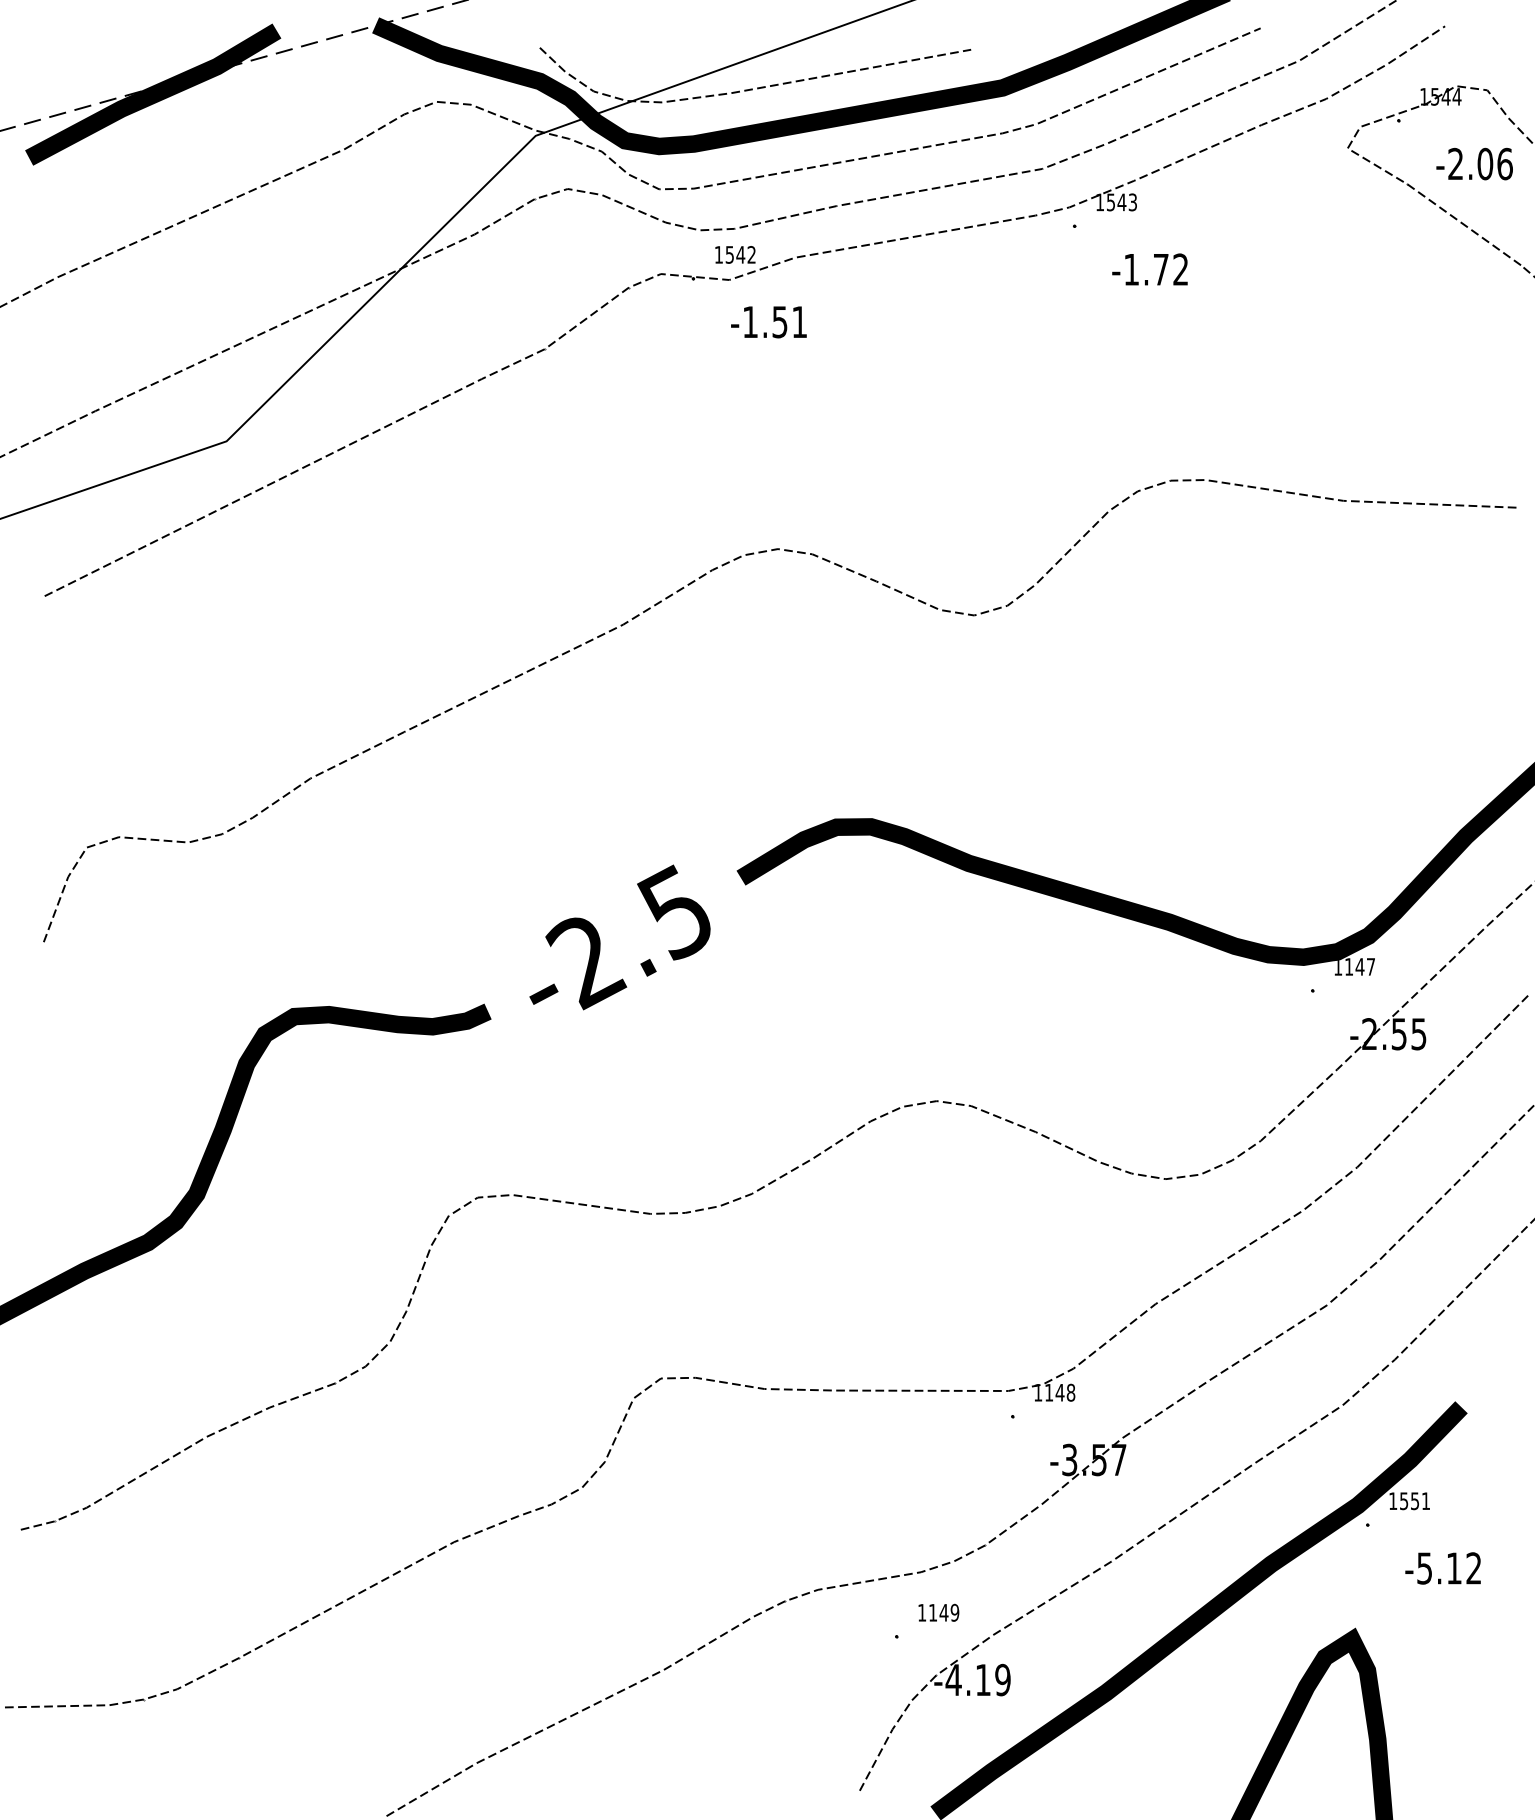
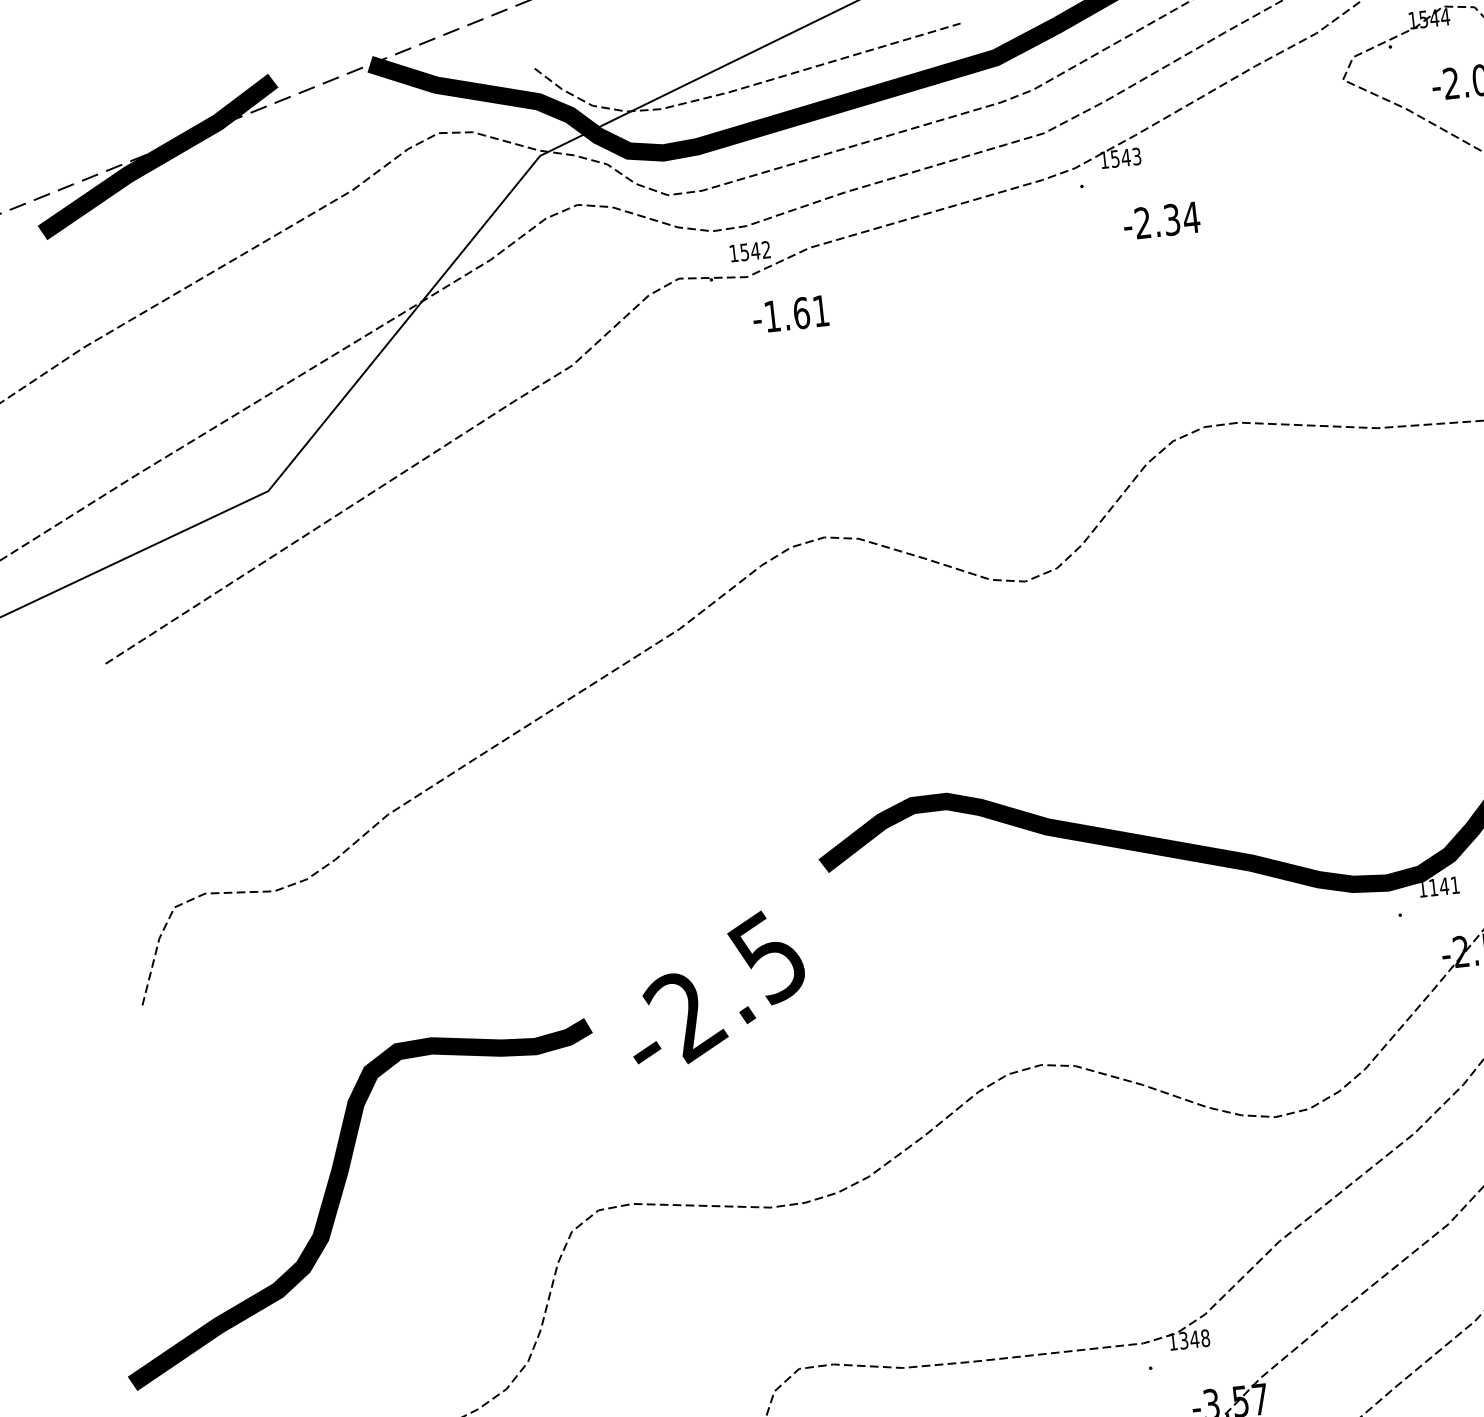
text: (1156, 269) -> (1167, 220), -1.72 -> -2.34
text: (779, 322) -> (801, 313), -1.51 -> -1.61
text: (619, 937) -> (715, 988), moved
text: (1370, 966) -> (1454, 884), 1147 -> 1141
text: (1049, 1392) -> (1184, 1340), 1148 -> 1348

